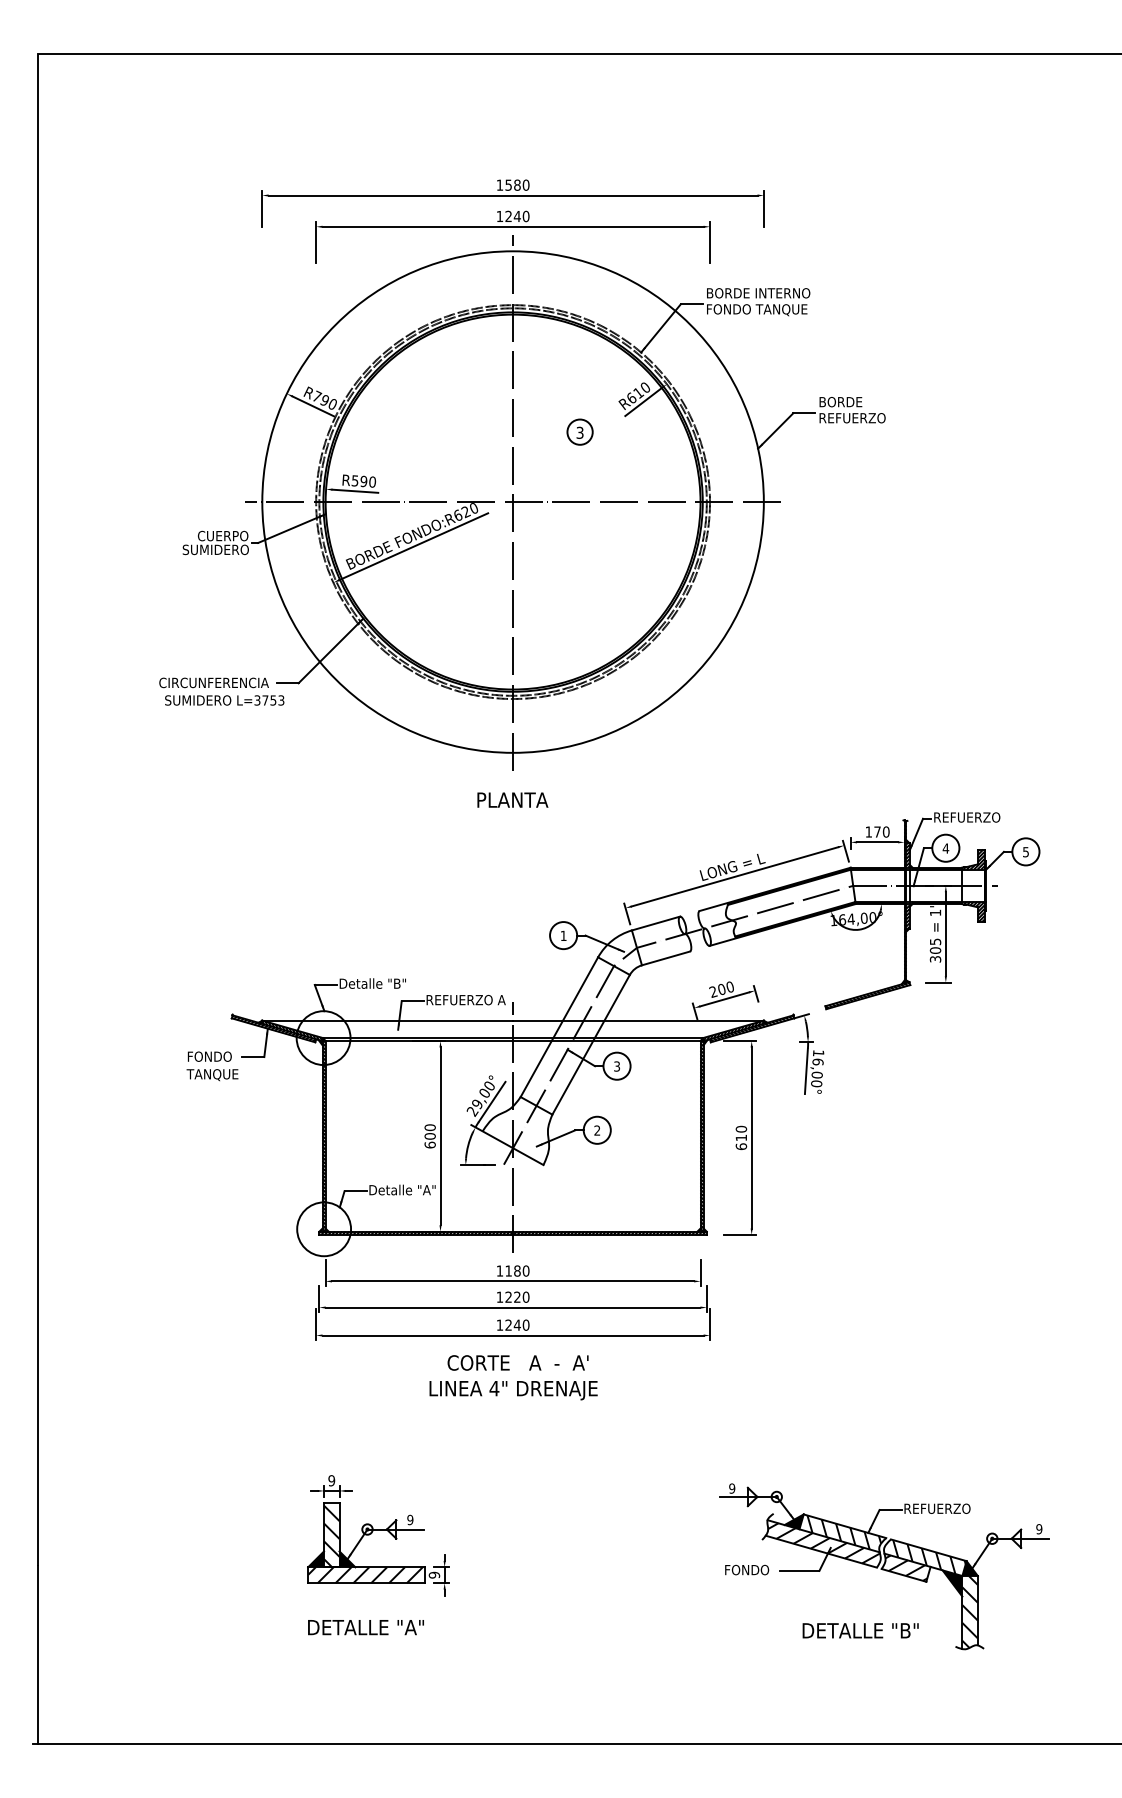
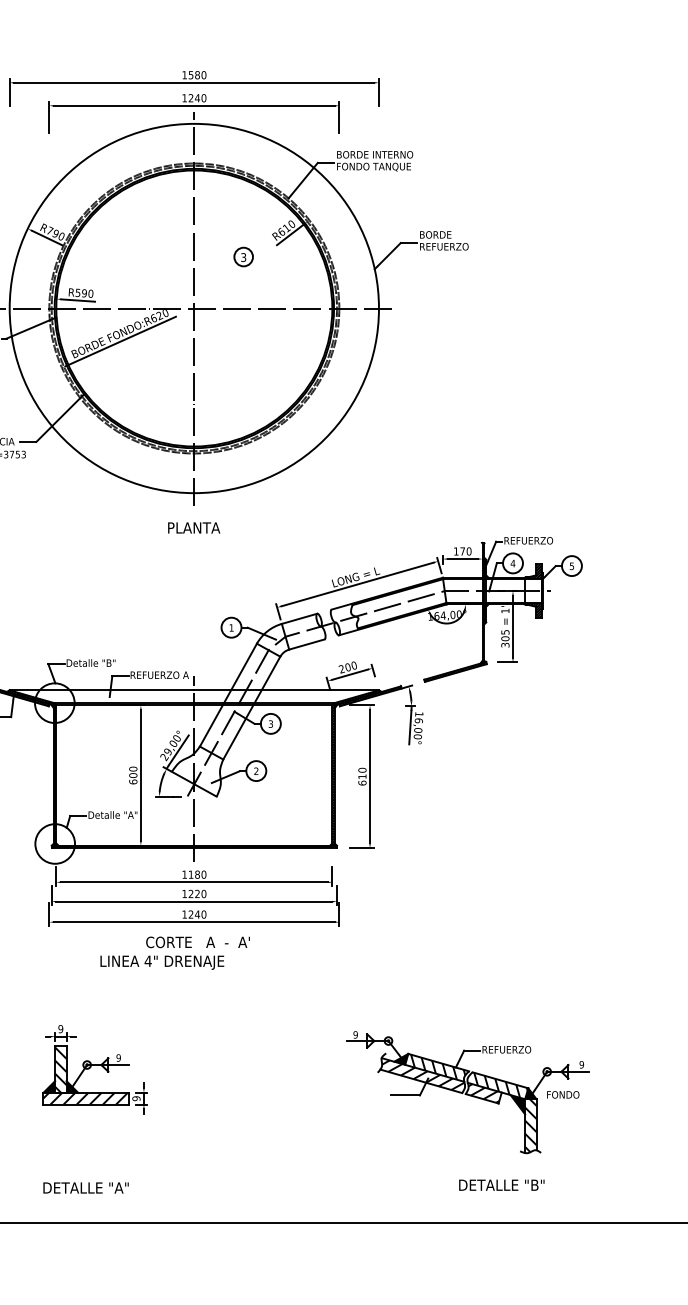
text: (513, 1390) -> (162, 962), moved
text: (747, 1569) -> (563, 1094), moved
text: (365, 1627) -> (85, 1187), moved
text: (860, 1630) -> (501, 1185), moved

